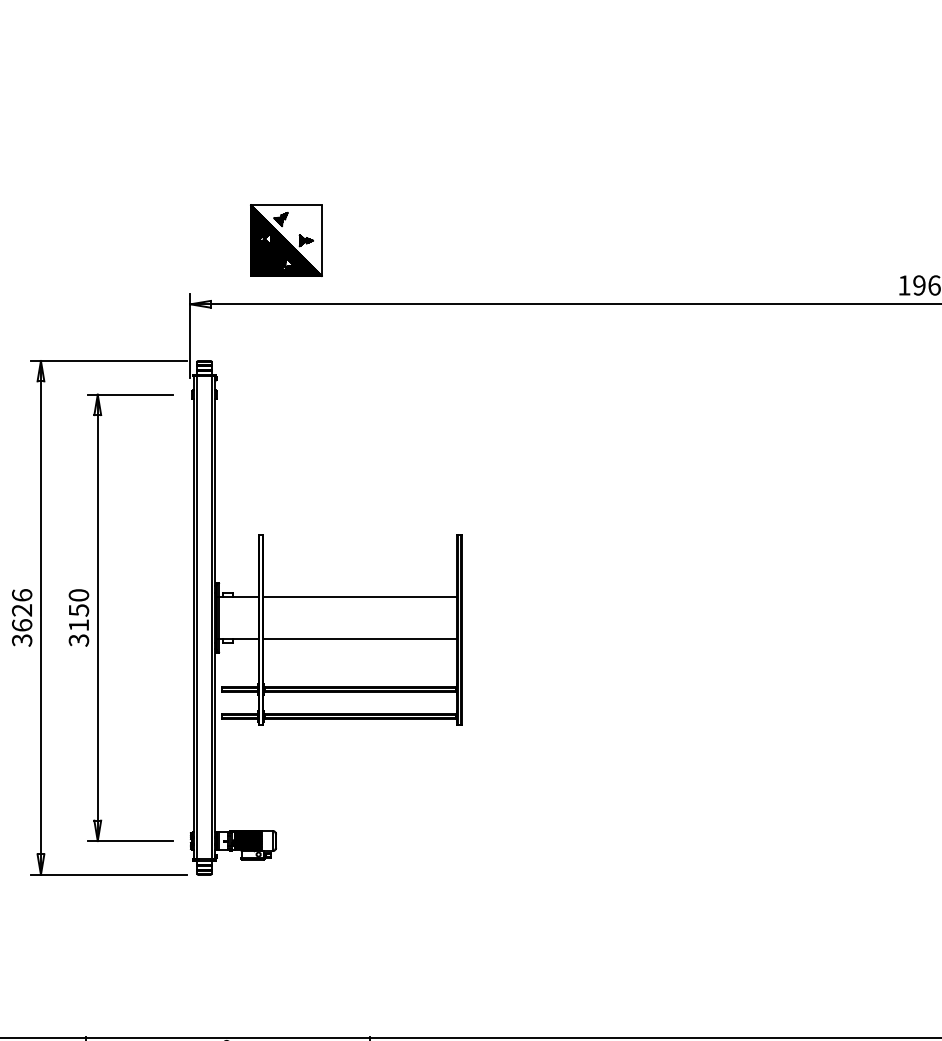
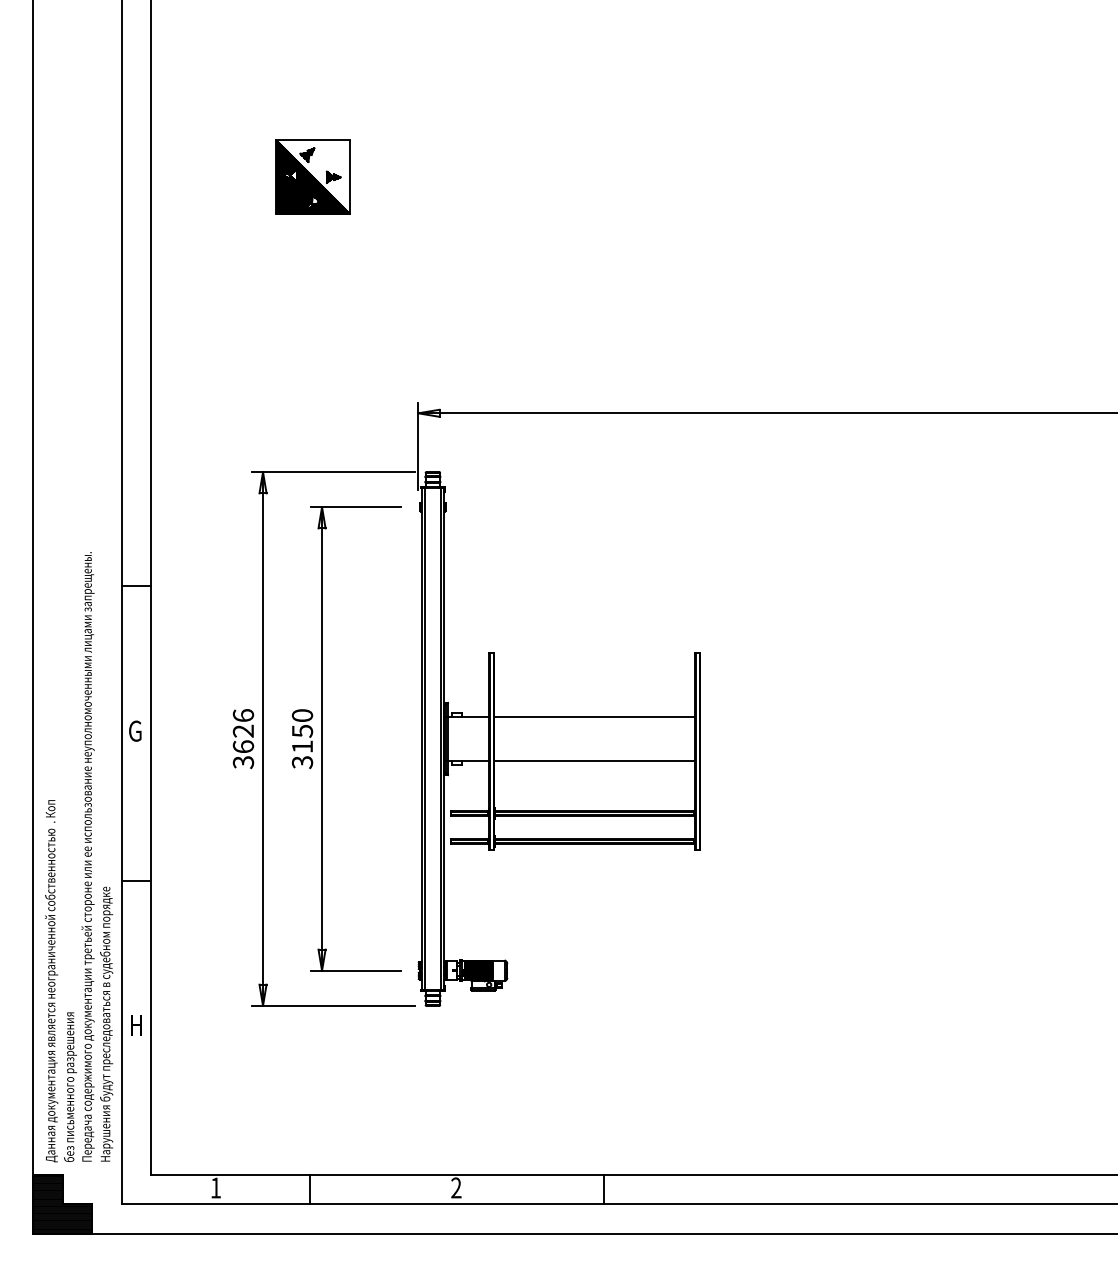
part: (285, 240) -> (312, 176), moved

